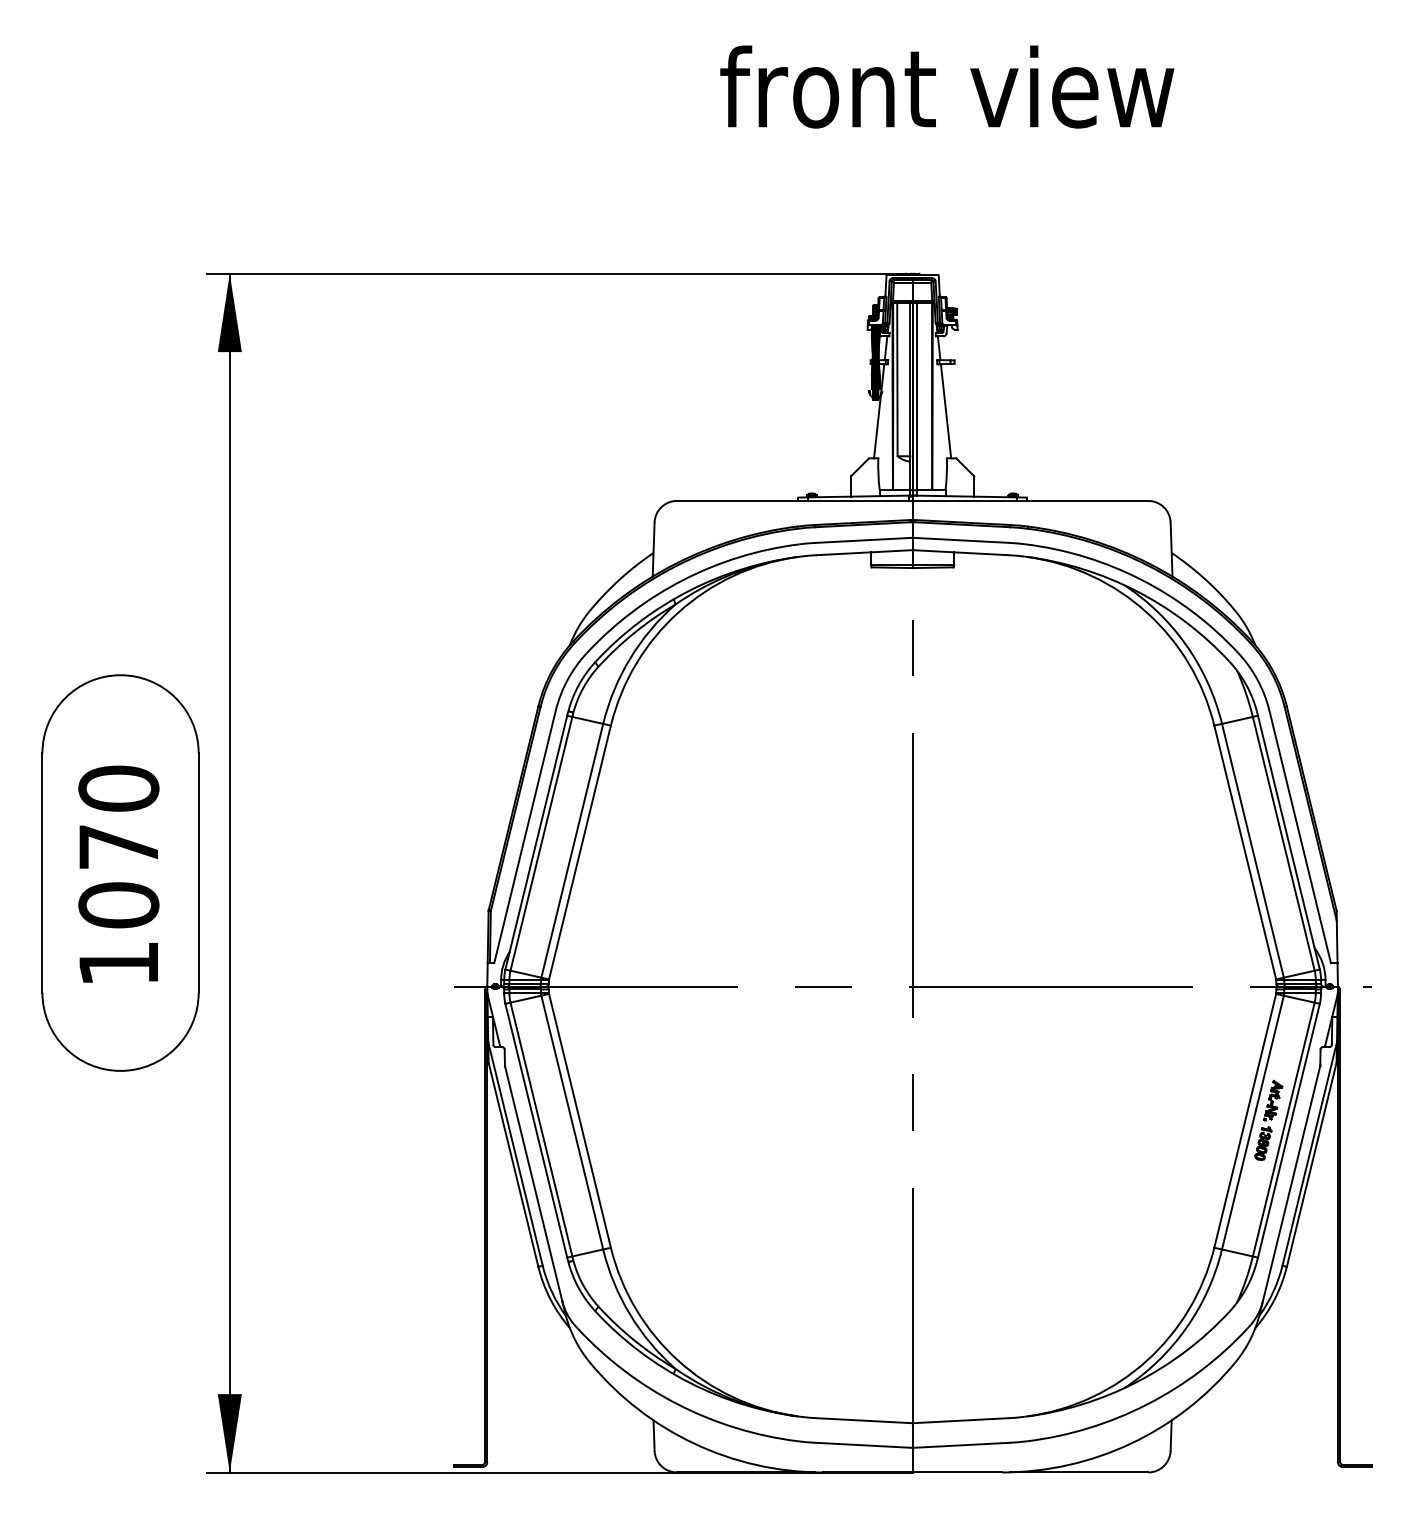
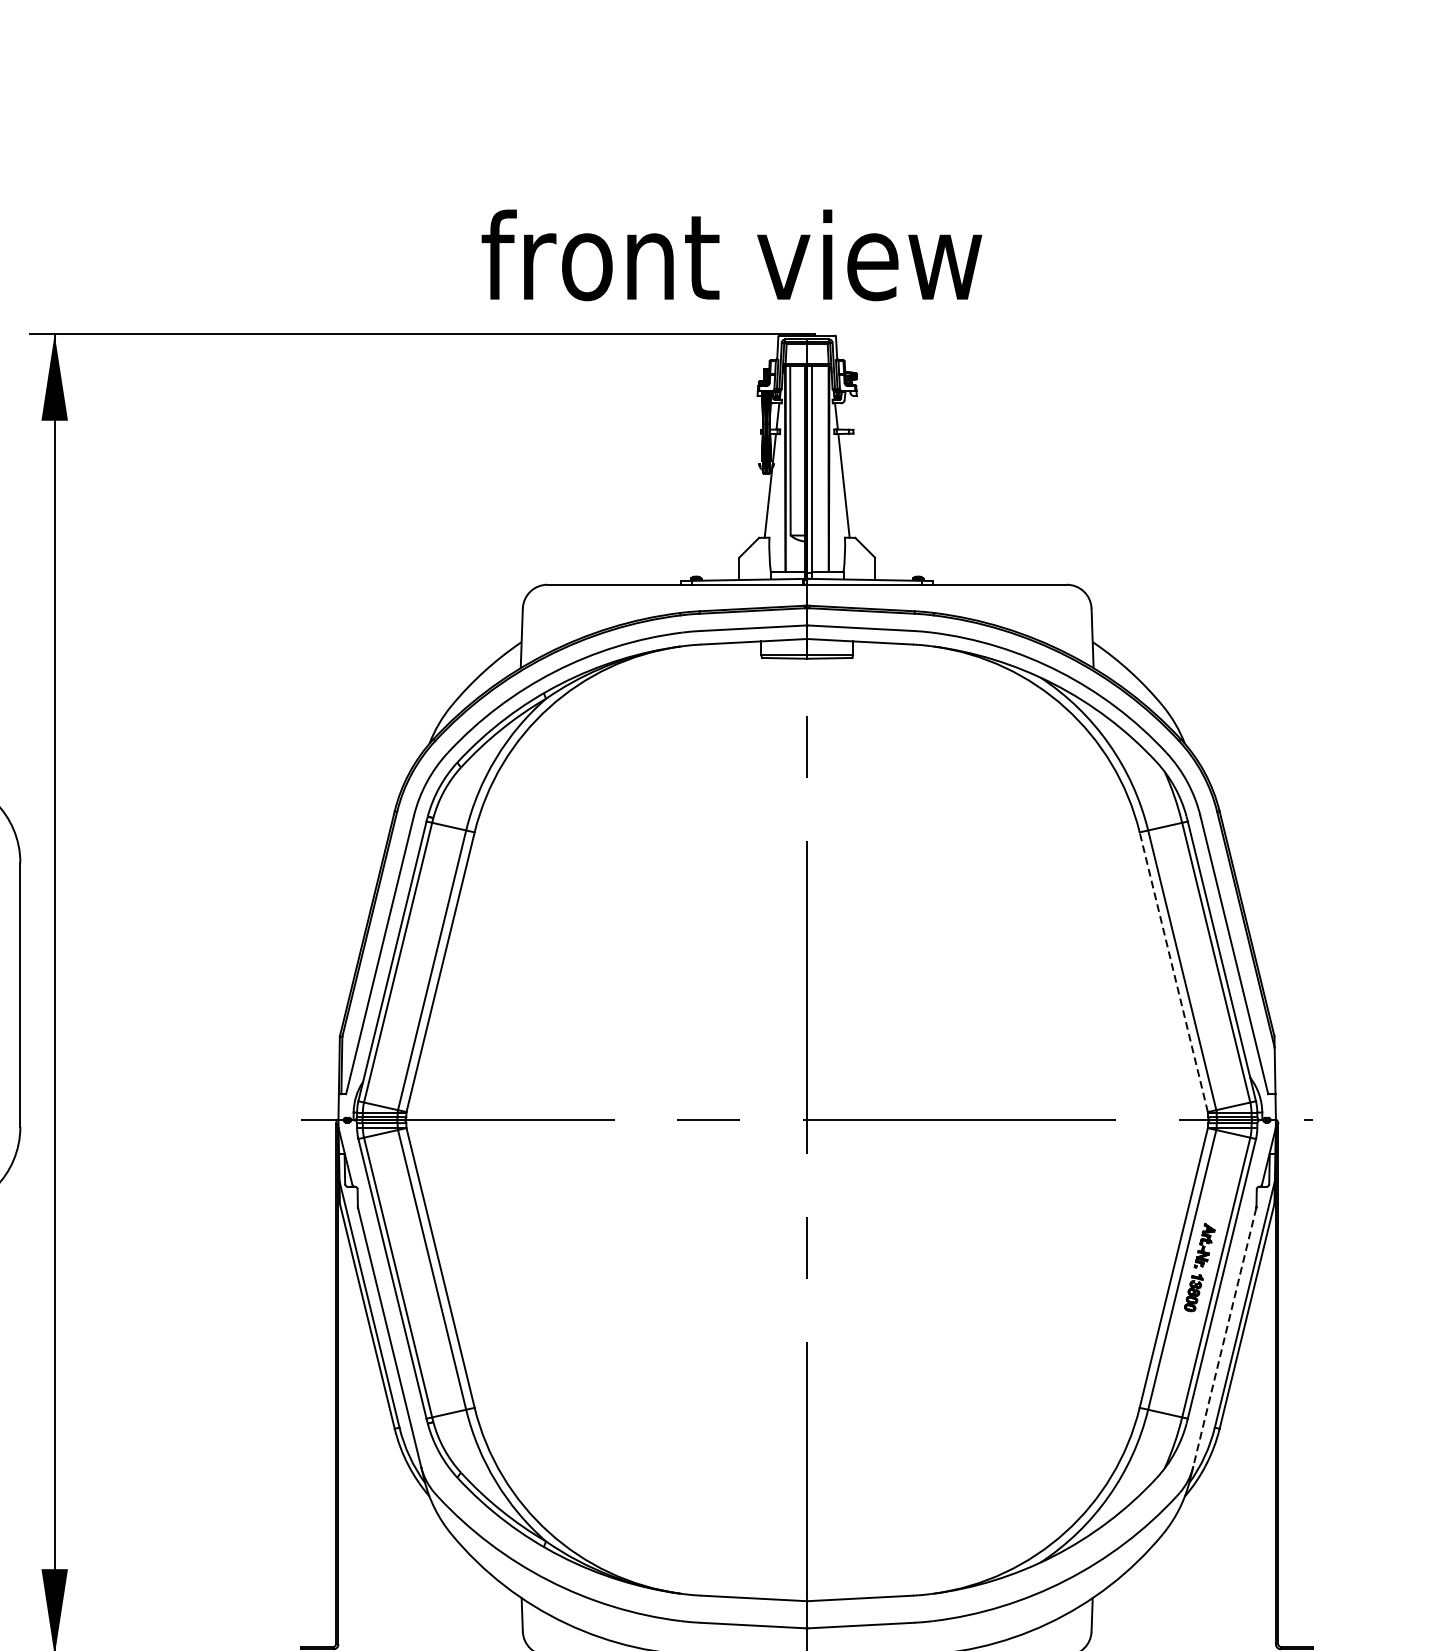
text: (947, 86) -> (732, 254), moved
line: (1245, 852) -> (1174, 972), solid -> dashed
line: (1291, 1184) -> (1224, 1338), solid -> dashed

